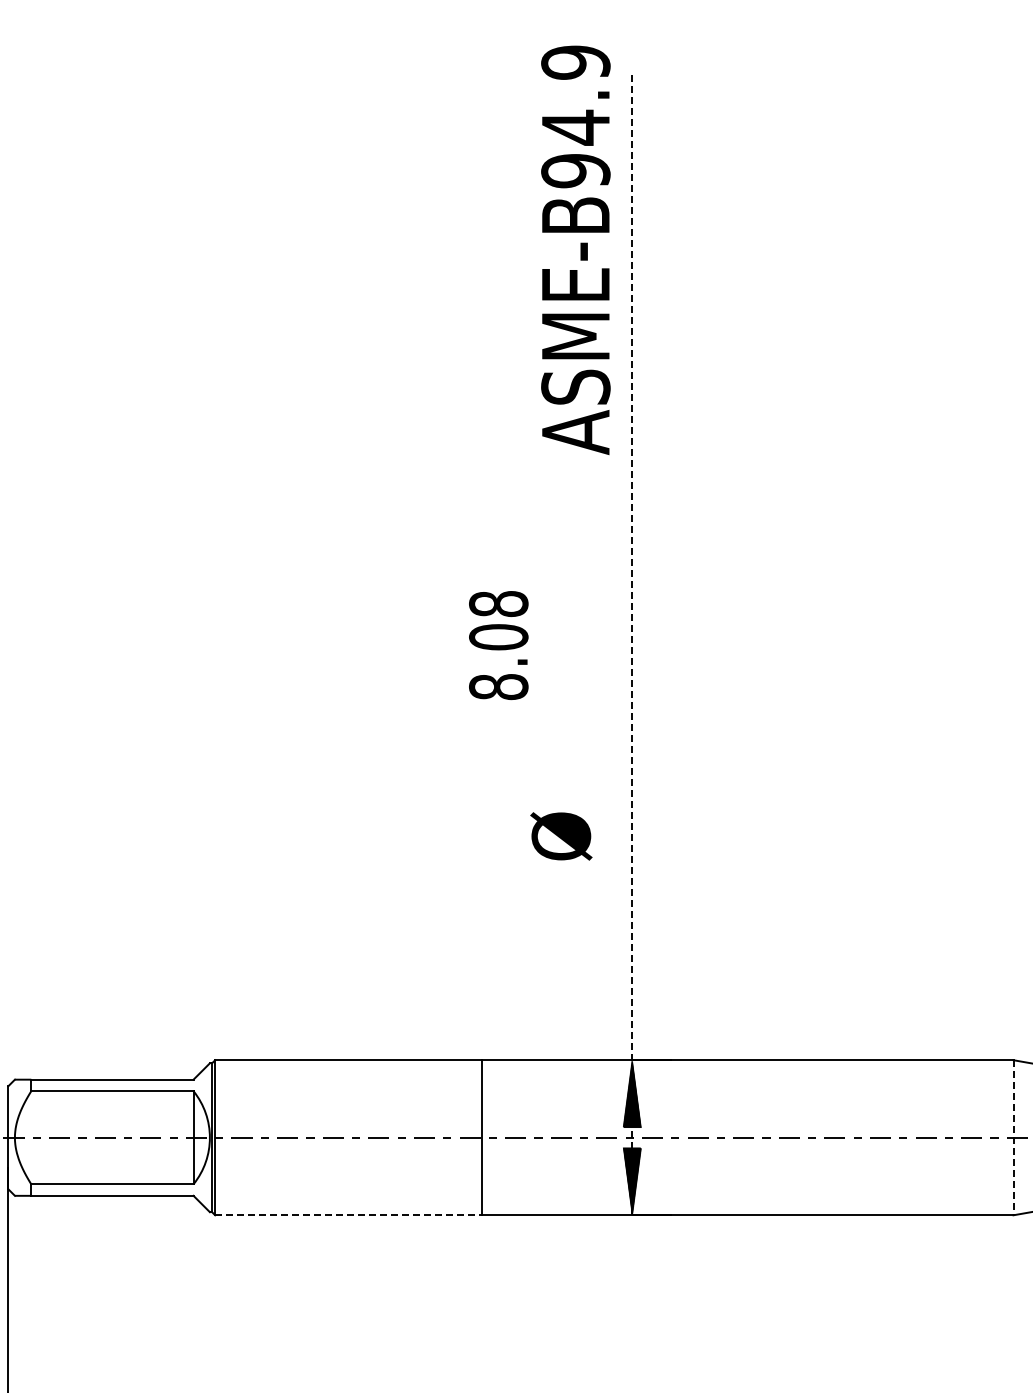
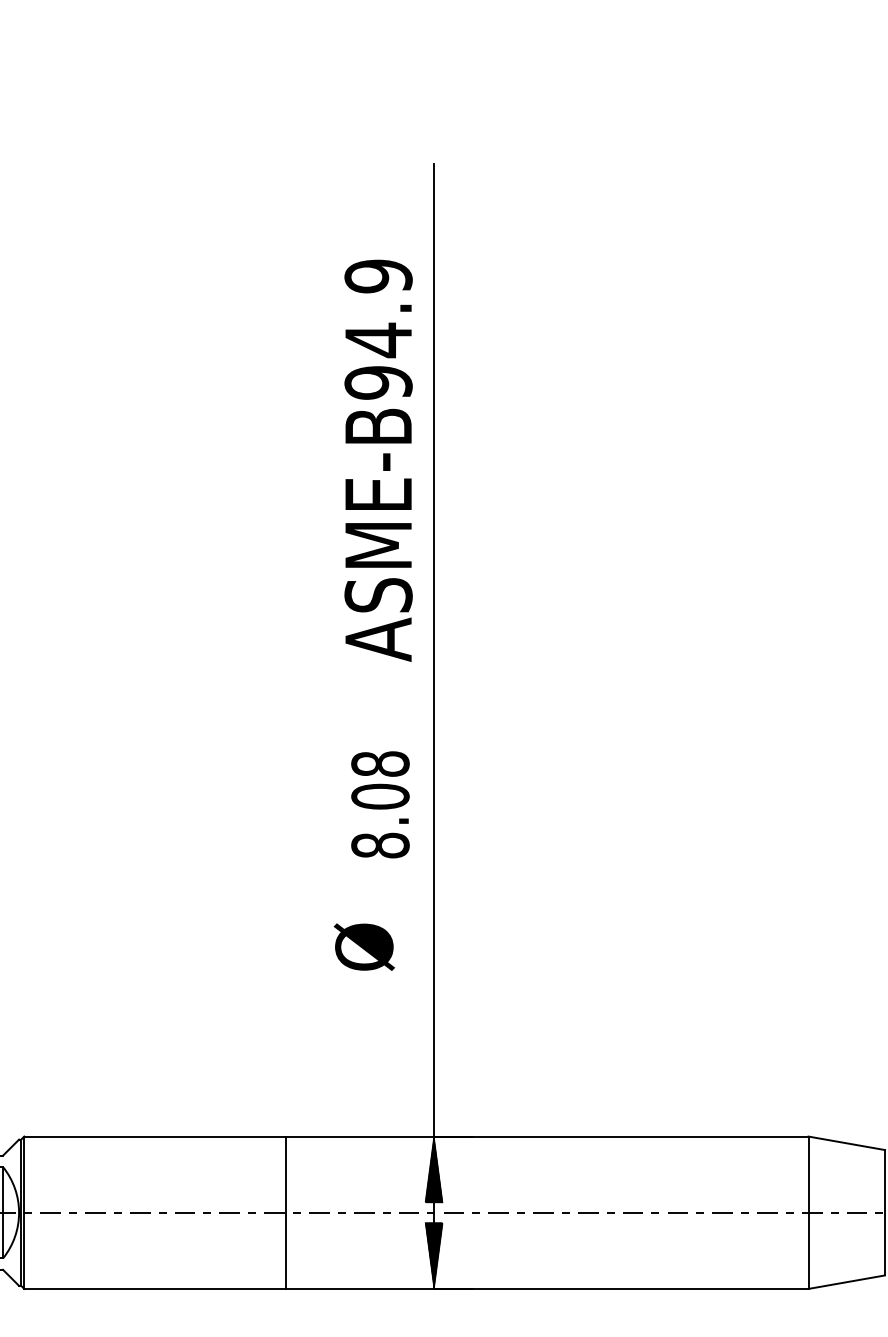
text: (575, 249) -> (378, 459), moved
line: (632, 642) -> (434, 726), dashed -> solid
text: (498, 645) -> (380, 804), moved
text: (561, 836) -> (364, 947), moved
line: (1013, 1137) -> (808, 1212), dashed -> solid
line: (348, 1215) -> (155, 1289), dashed -> solid

